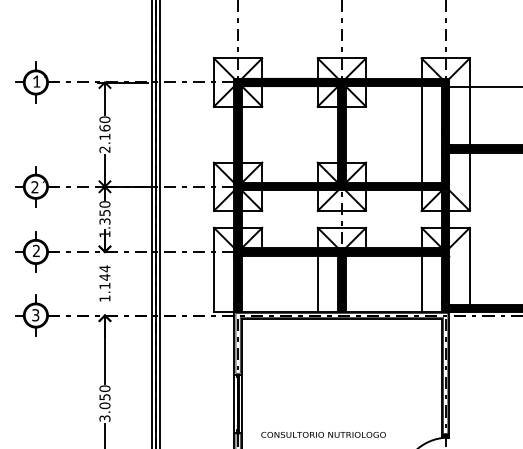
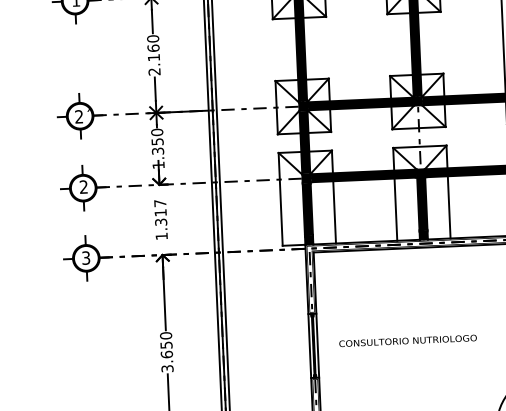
text: (104, 277) -> (160, 213), 1.144 -> 1.317
line: (262, 283) -> (334, 212), added
line: (366, 283) -> (449, 207), added
text: (104, 405) -> (166, 354), 3.050 -> 3.650
text: (323, 434) -> (407, 340), moved

